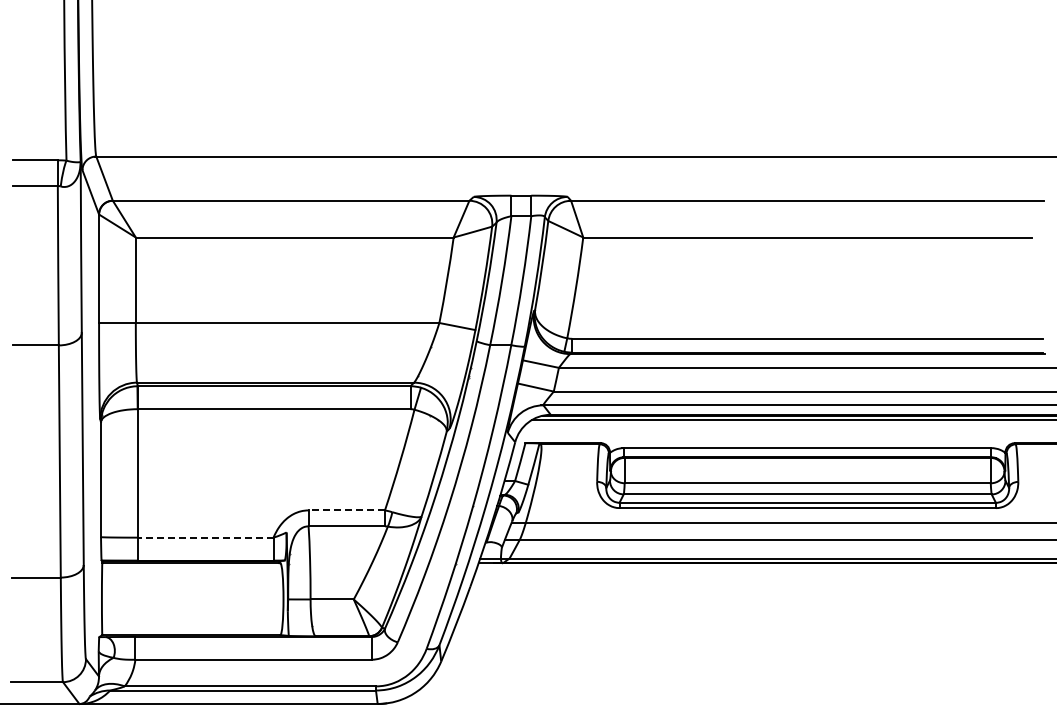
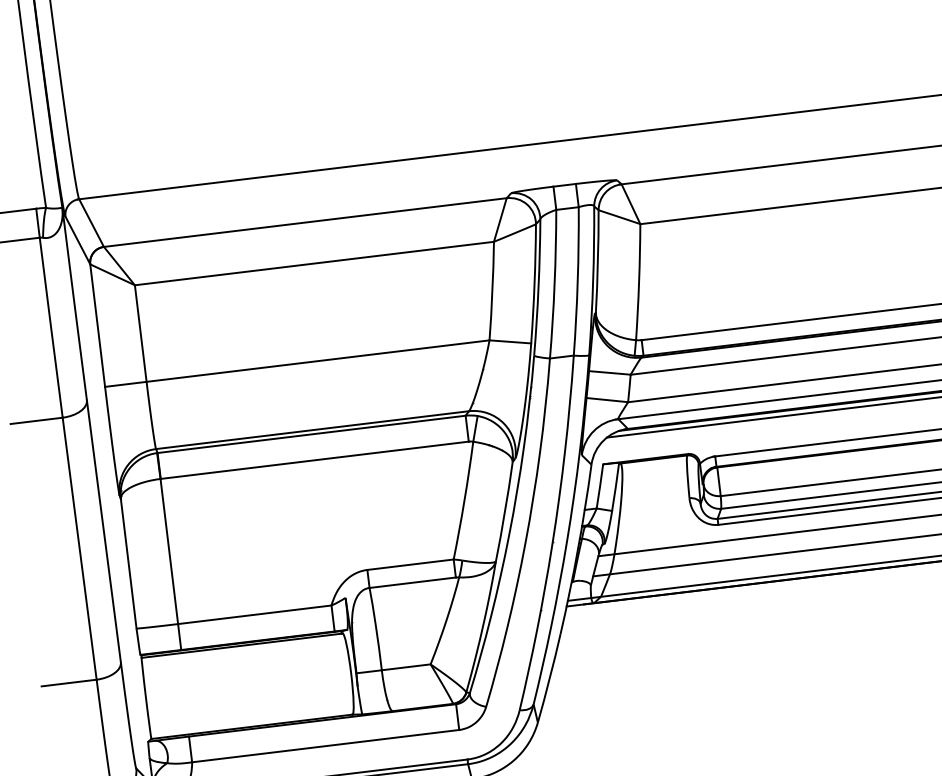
line: (346, 510) -> (410, 564), dashed -> solid
line: (205, 537) -> (254, 614), dashed -> solid

